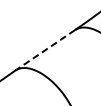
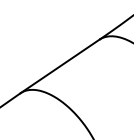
line: (44, 50) -> (59, 66), dashed -> solid

